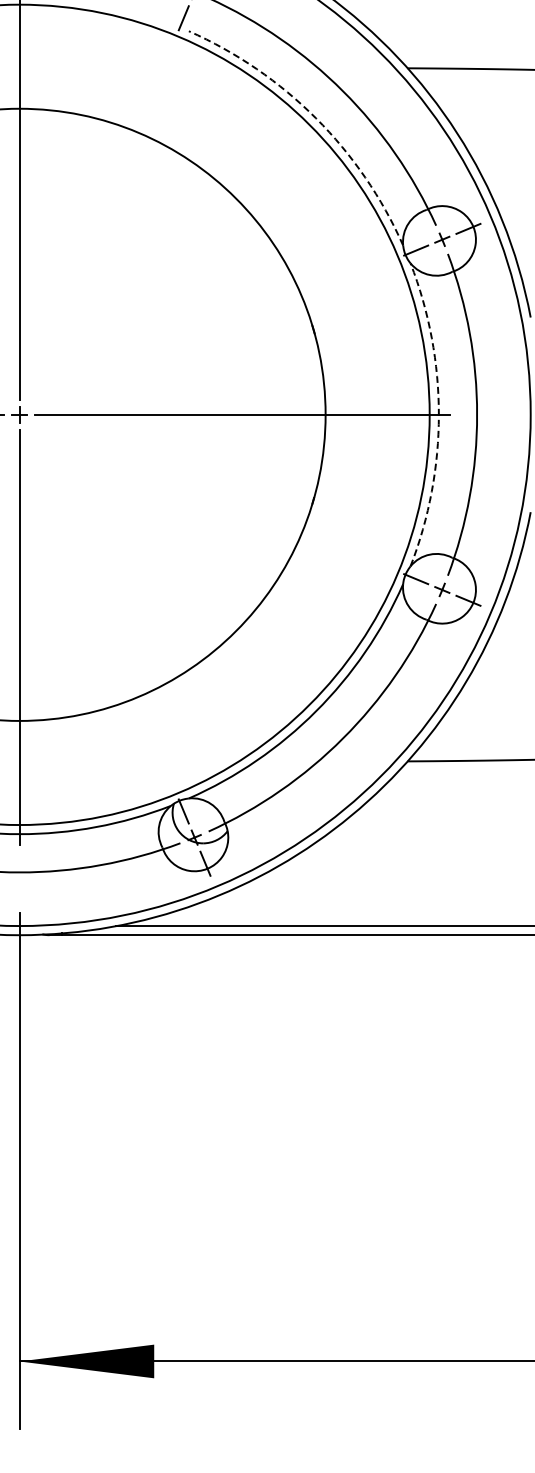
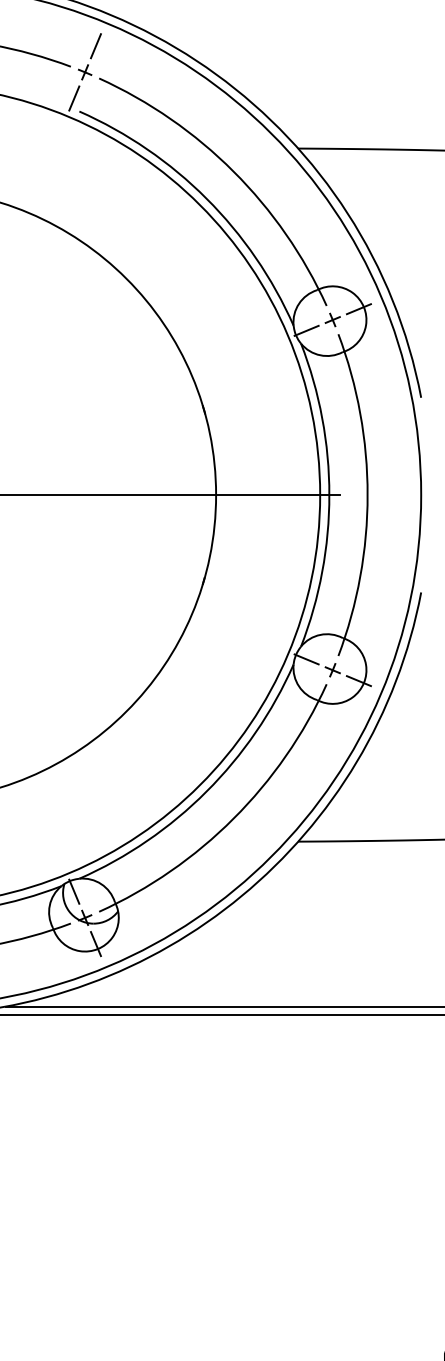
arc: (316, 118) -> (206, 198), dashed -> solid
arc: (438, 414) -> (328, 494), dashed -> solid

